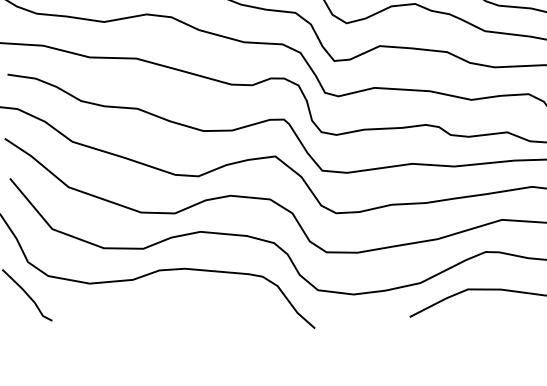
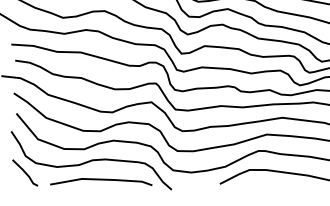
line: (177, 310) -> (101, 180), added

